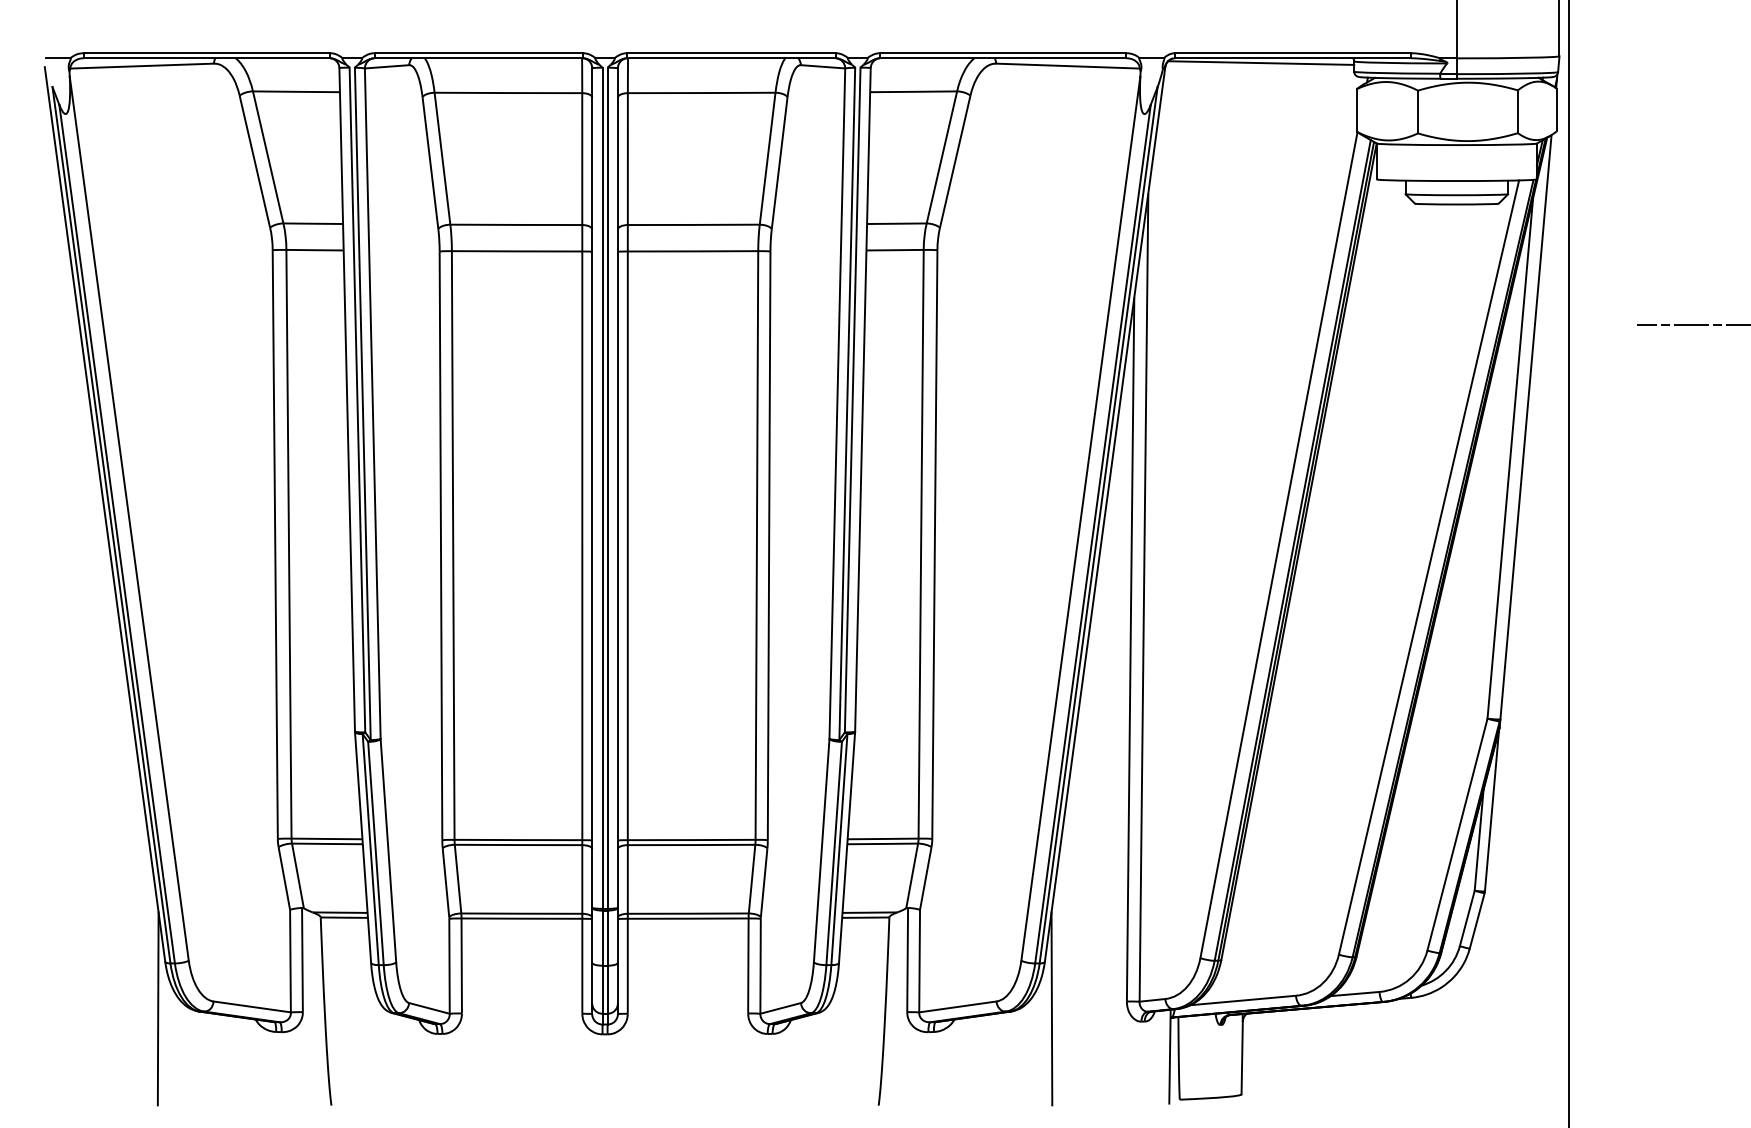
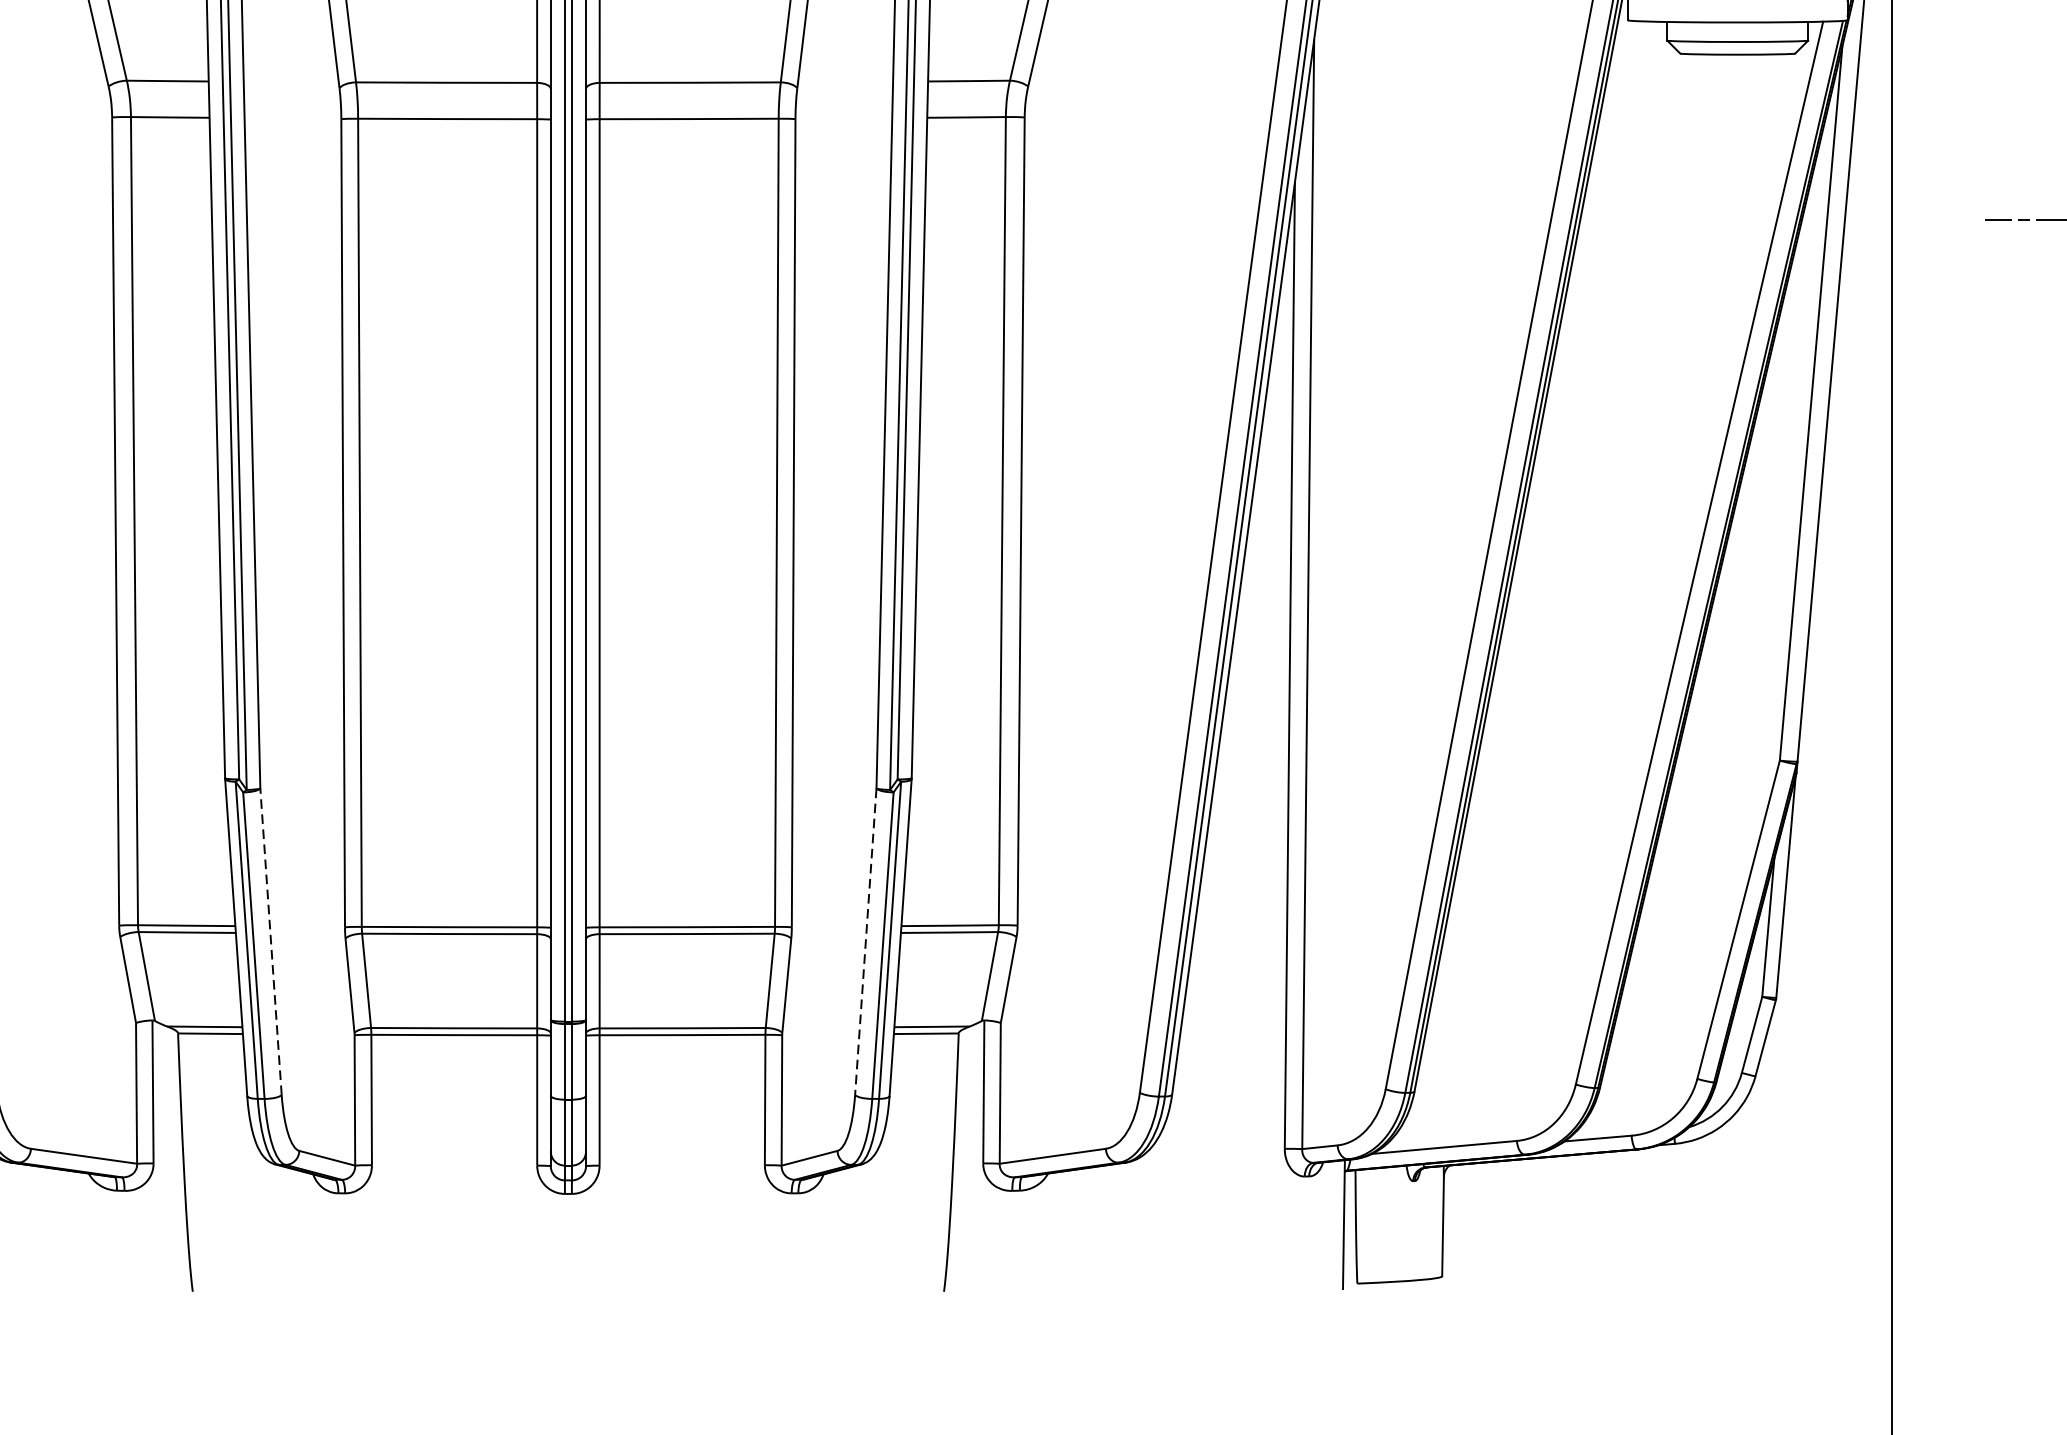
line: (388, 850) -> (271, 941), solid -> dashed
line: (821, 850) -> (865, 941), solid -> dashed
line: (1051, 1008) -> (1181, 1158), removed

